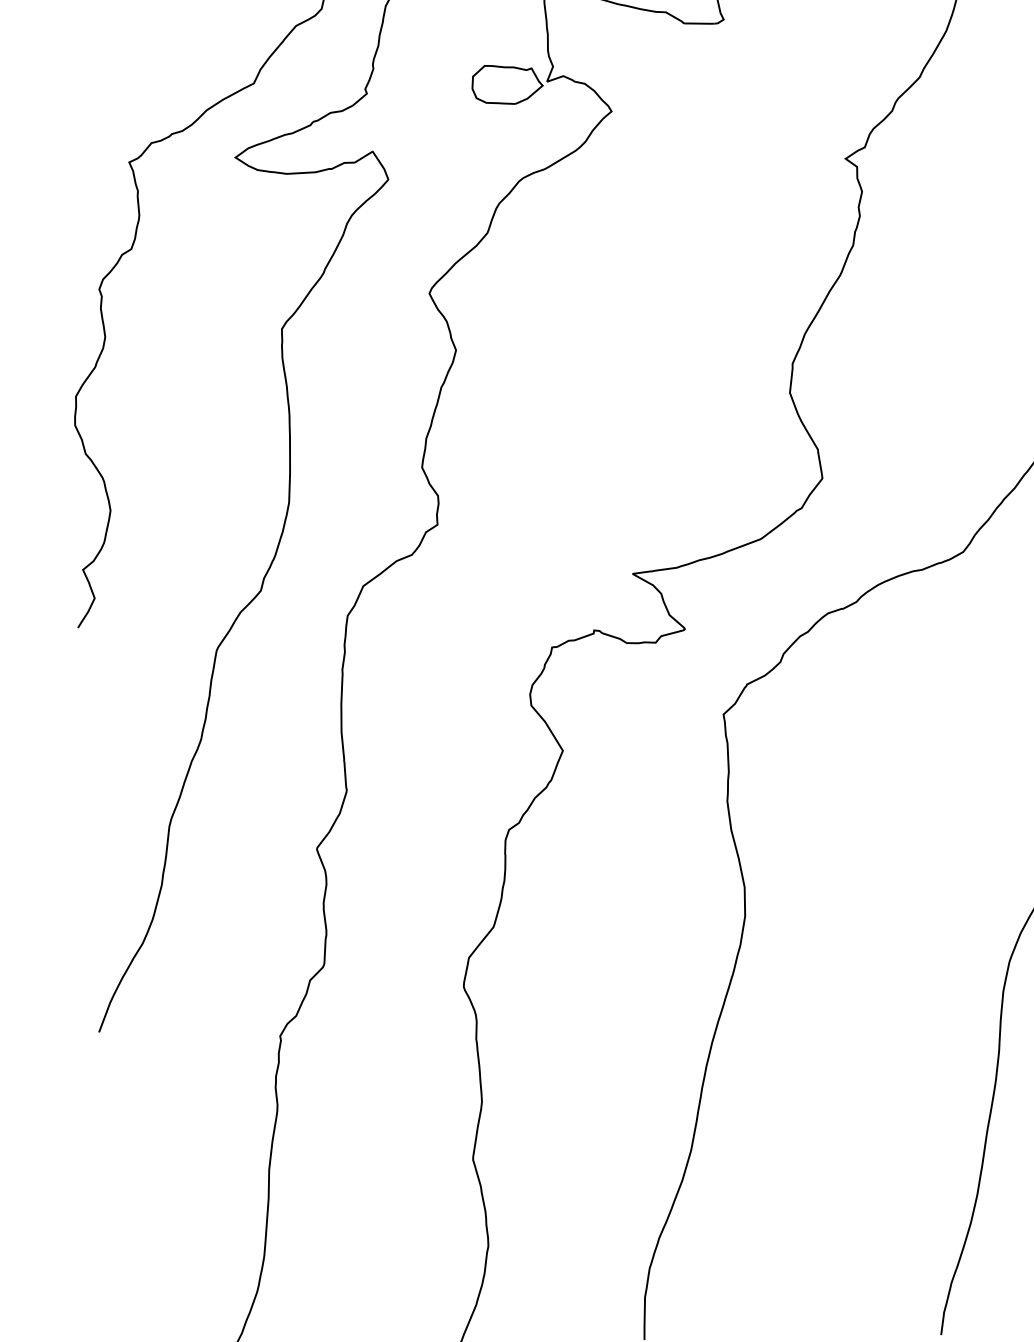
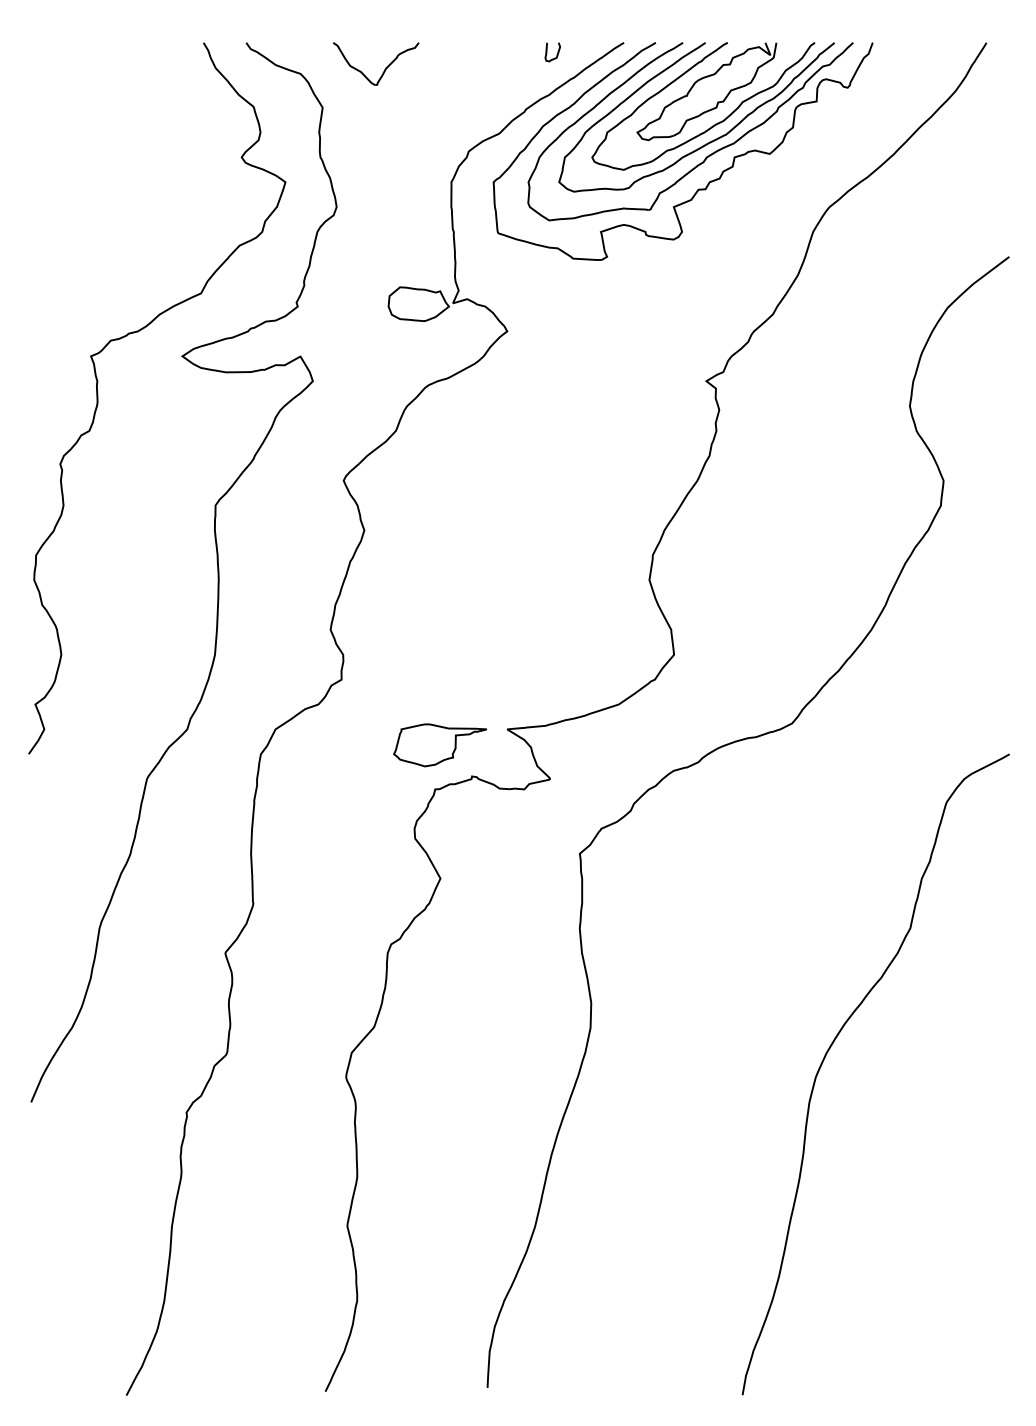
part: (554, 596) -> (439, 745), added

